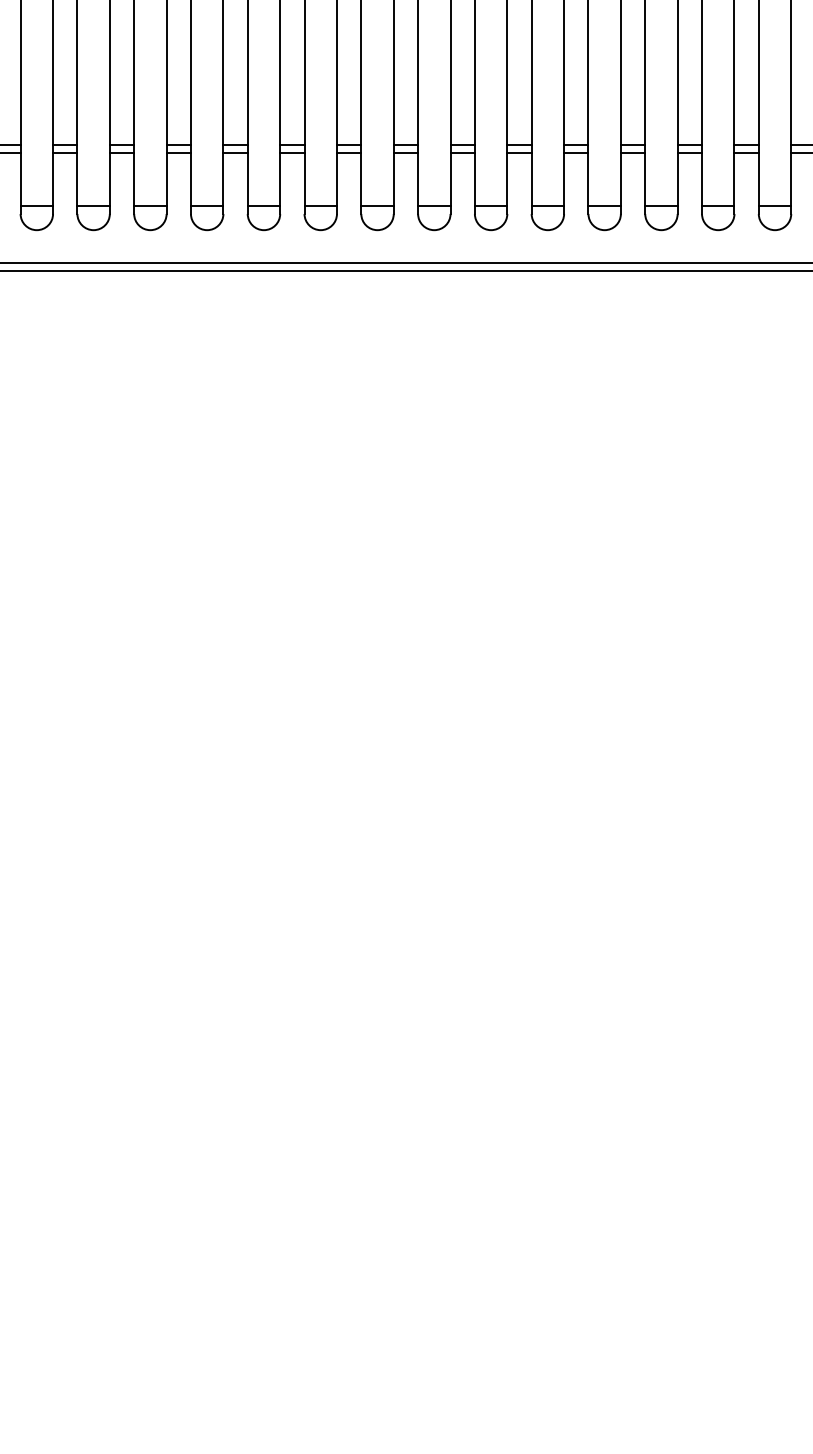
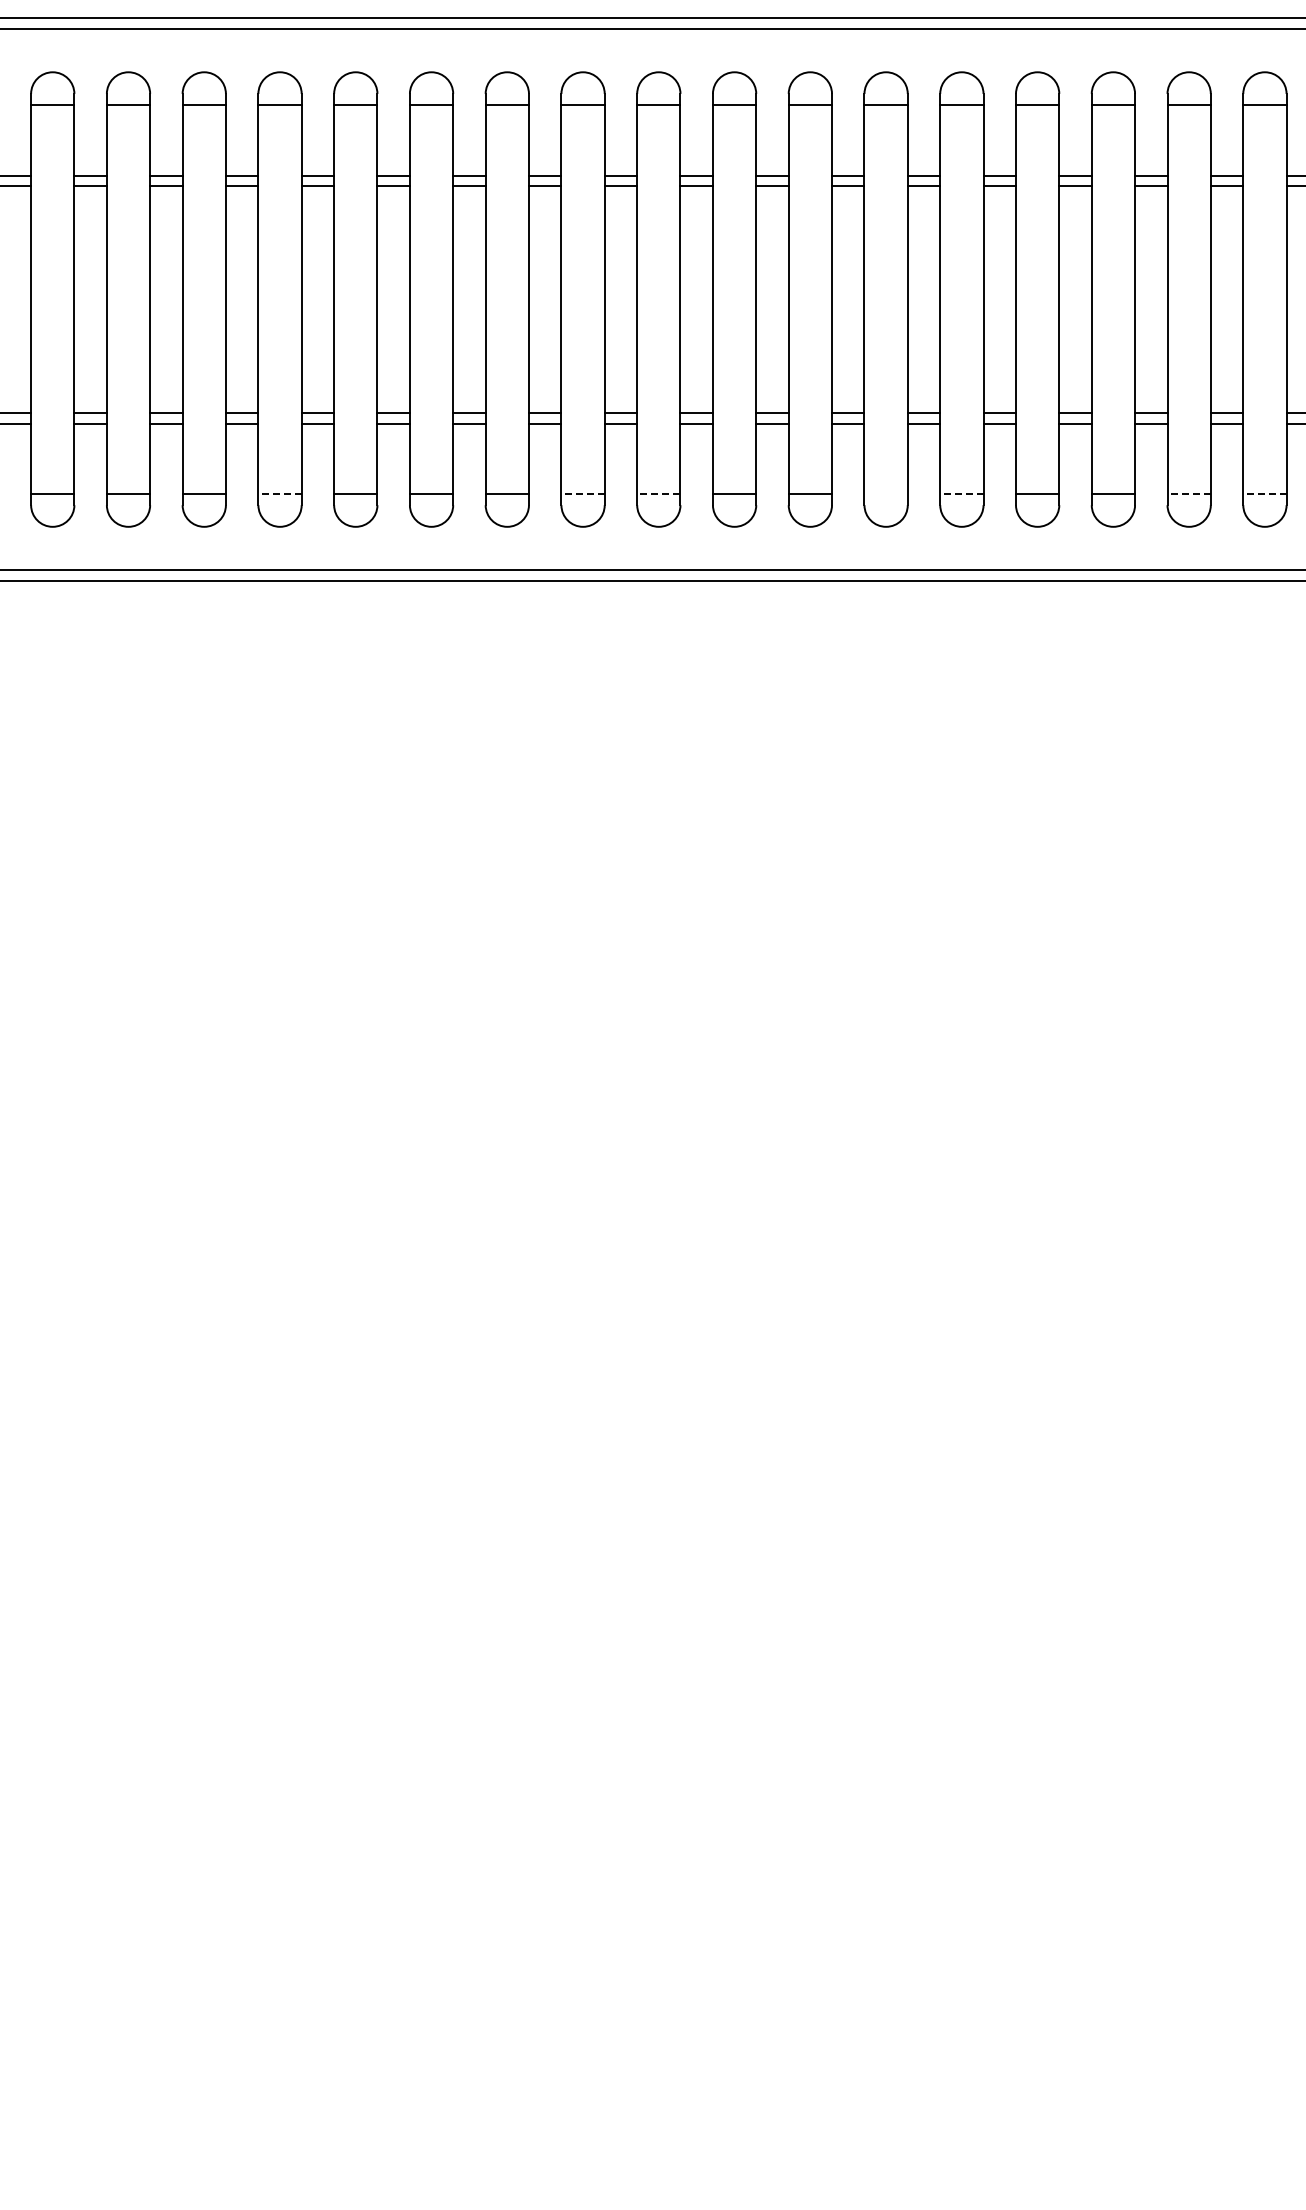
line: (37, 205) -> (280, 494), solid -> dashed
line: (264, 205) -> (583, 494), solid -> dashed
line: (320, 205) -> (658, 494), solid -> dashed
line: (490, 205) -> (885, 494), removed
line: (547, 205) -> (961, 494), solid -> dashed
line: (718, 205) -> (1189, 494), solid -> dashed
line: (774, 205) -> (1264, 494), solid -> dashed

